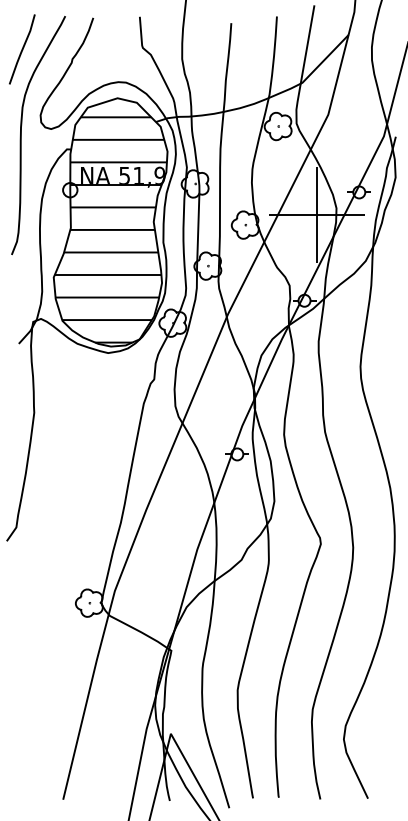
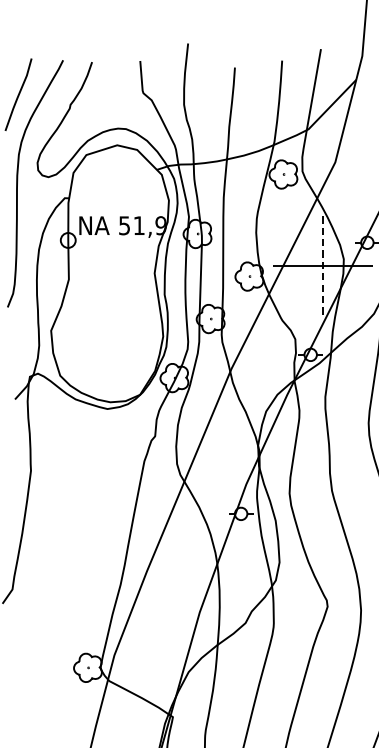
line: (316, 215) -> (323, 266), solid -> dashed
hatch: (110, 229) -> (109, 281), removed

